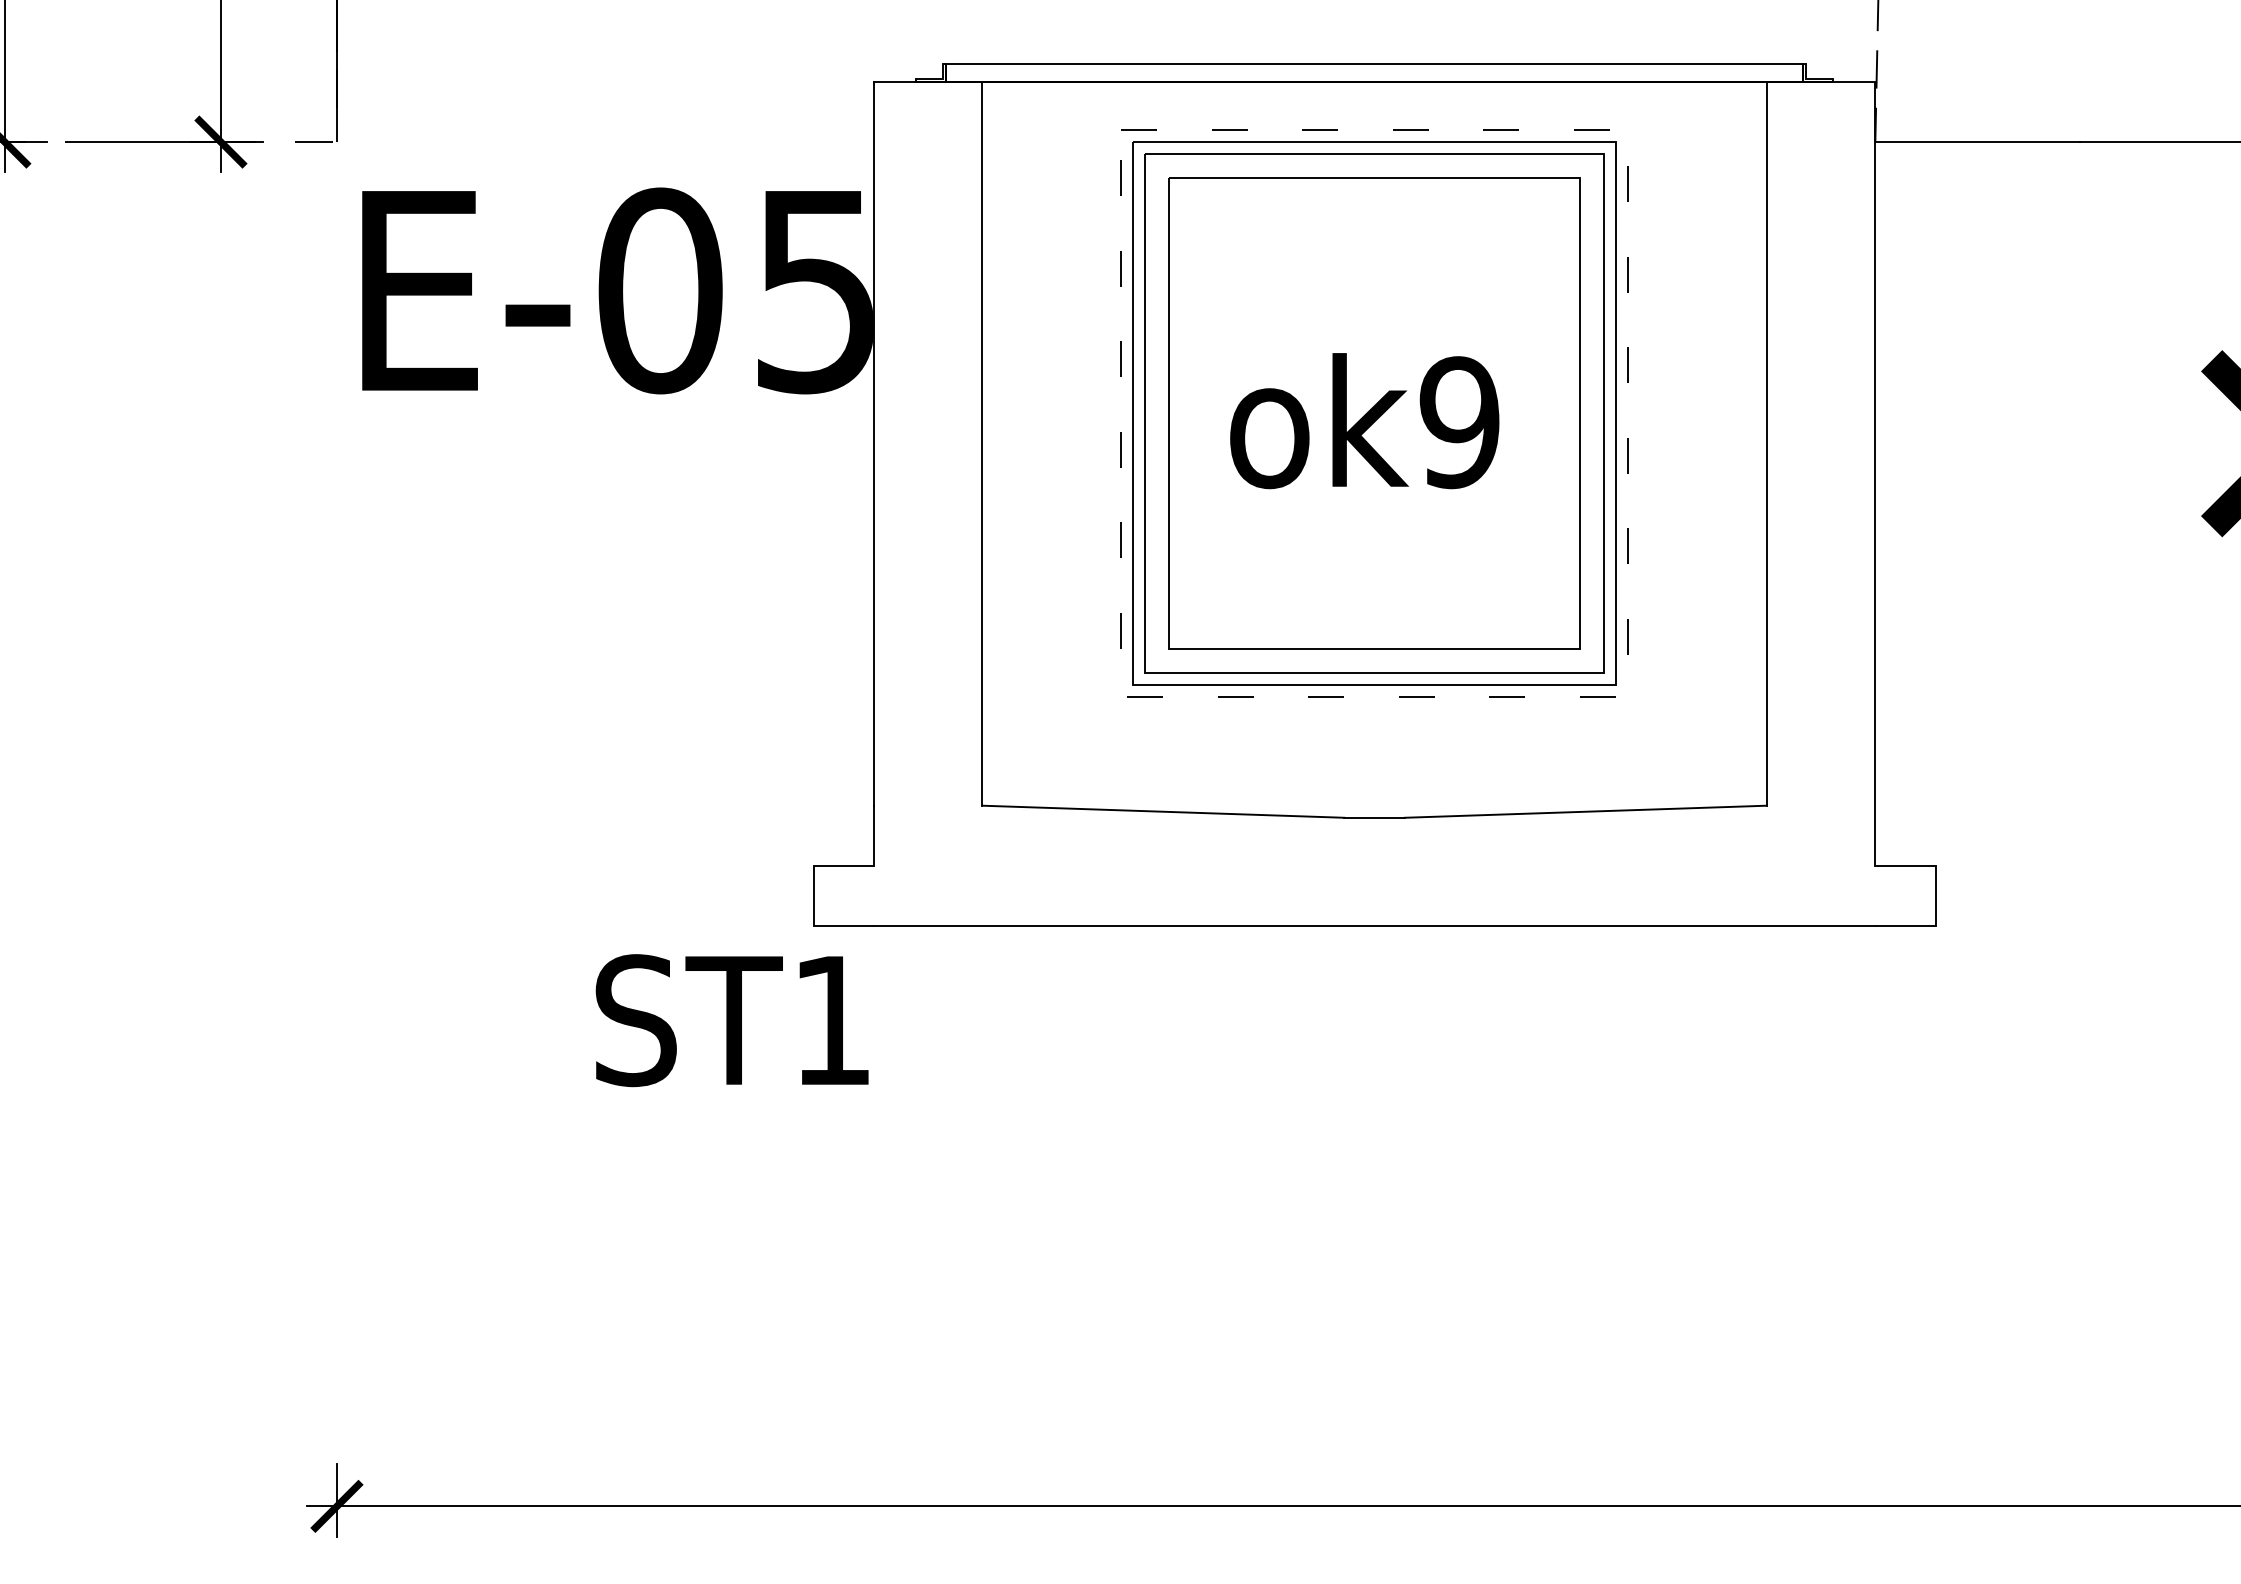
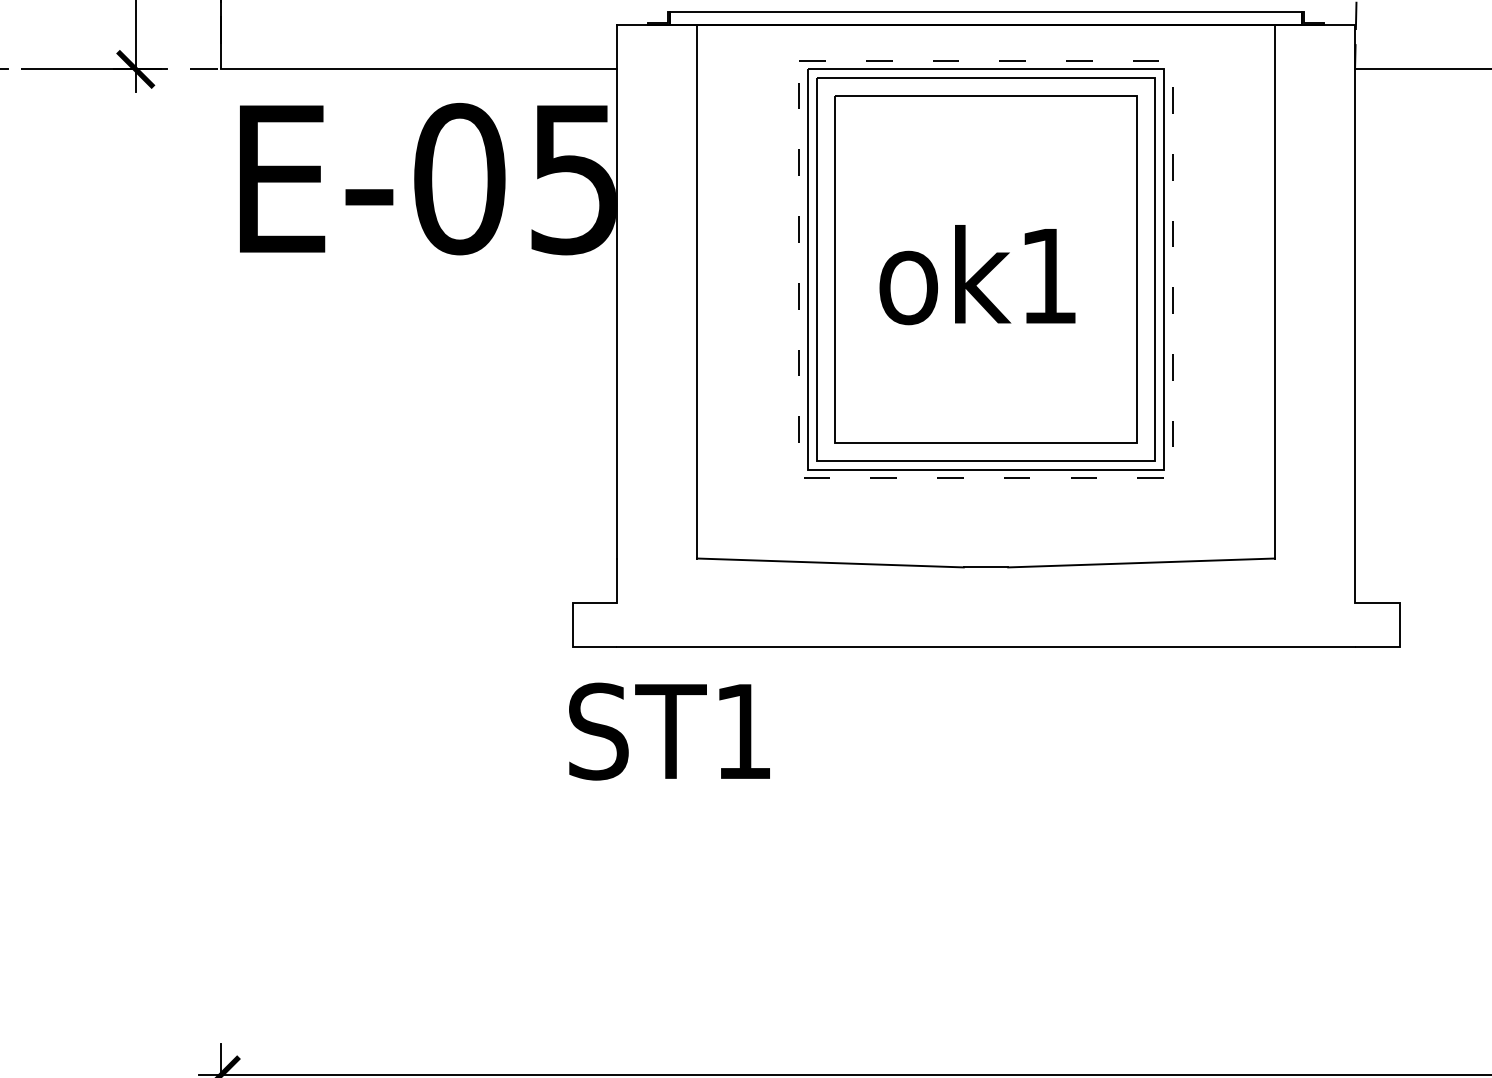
line: (604, 142) -> (418, 69), added
text: (1459, 422) -> (1048, 276), ok9 -> ok1
text: (731, 1020) -> (669, 731), moved

